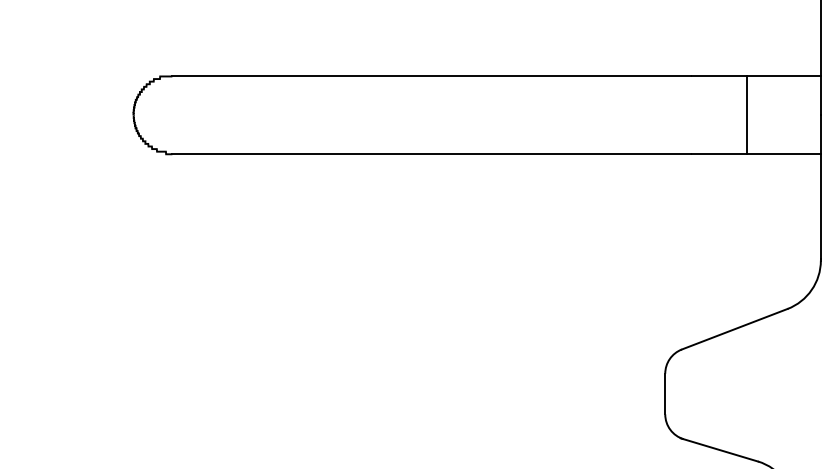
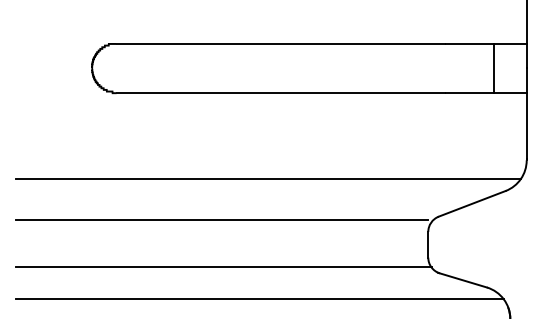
line: (746, 113) -> (493, 67), moved
line: (412, 289) -> (268, 178), added
line: (339, 355) -> (222, 220), added
line: (341, 429) -> (223, 267), added

